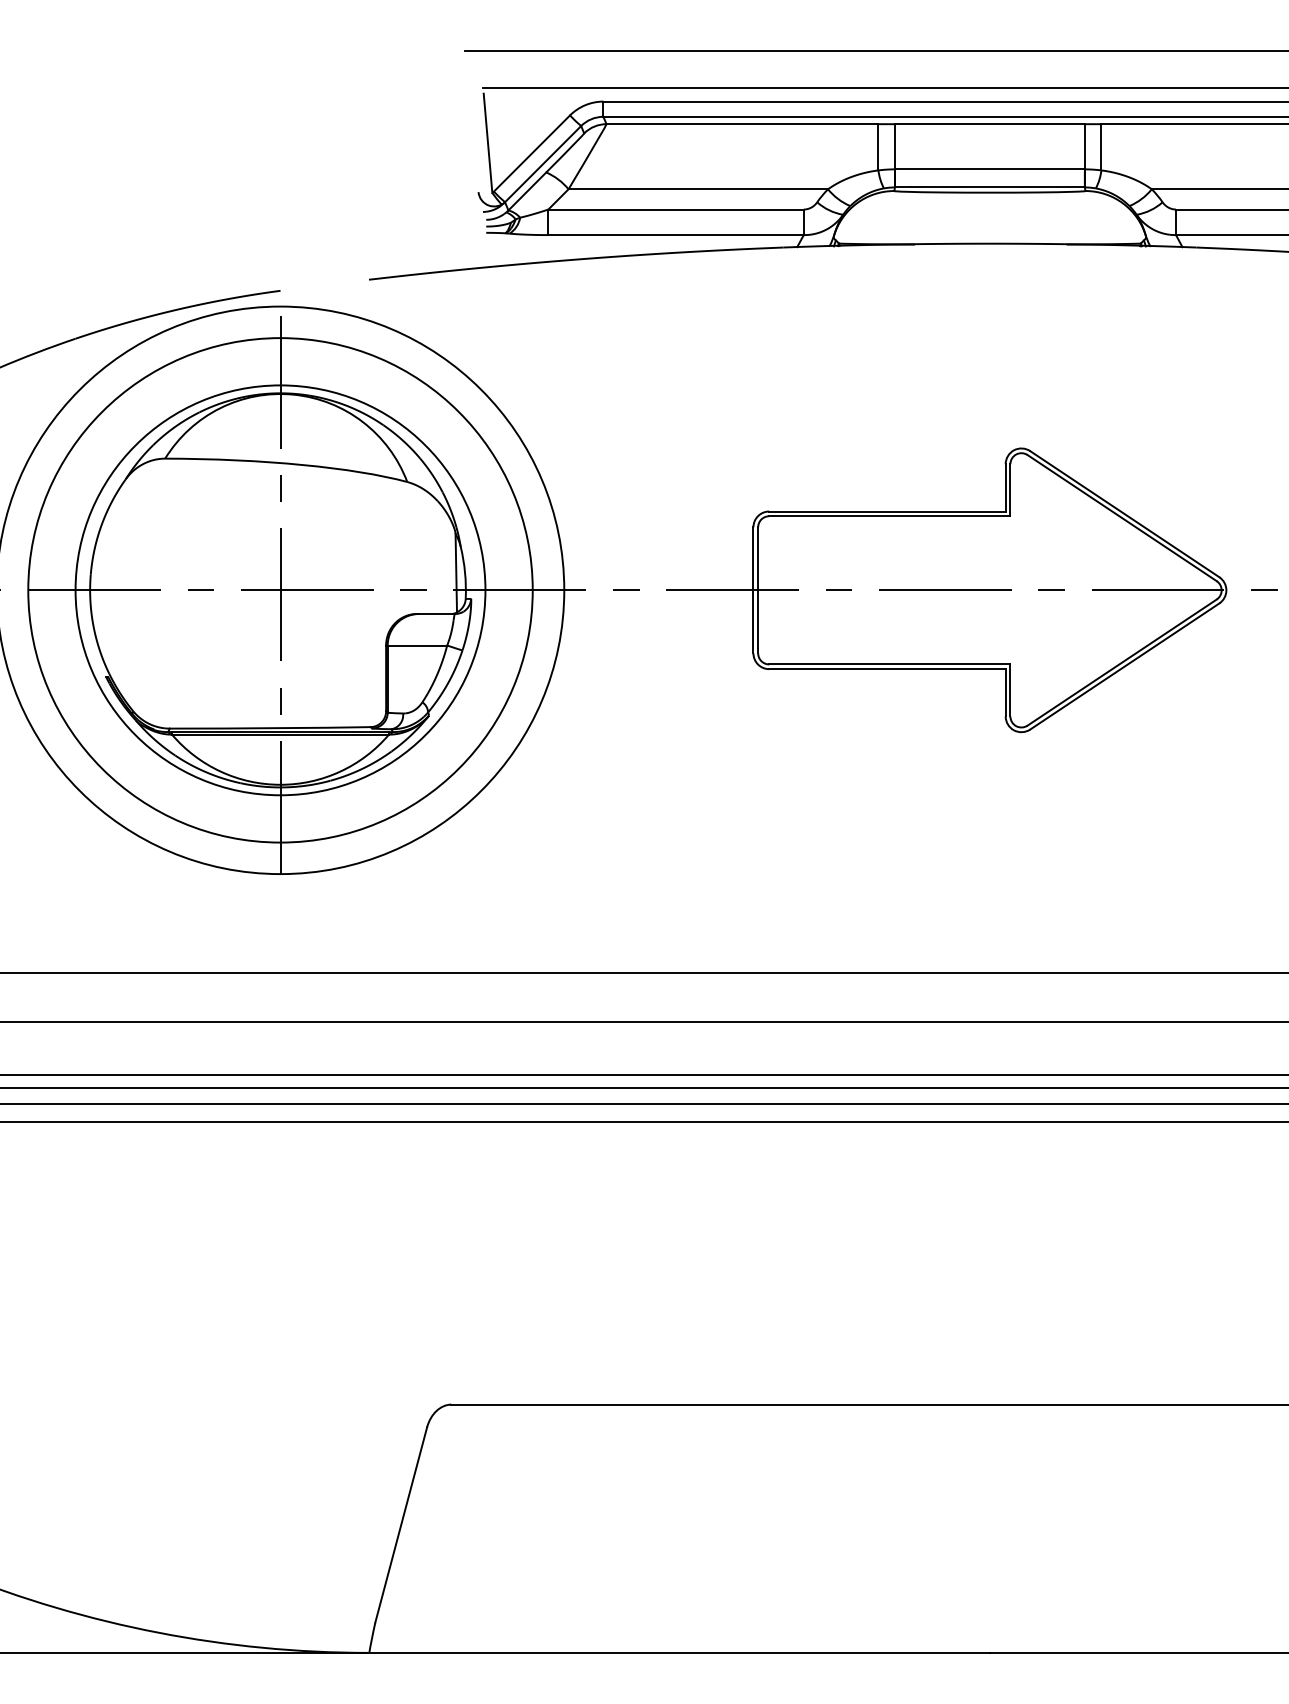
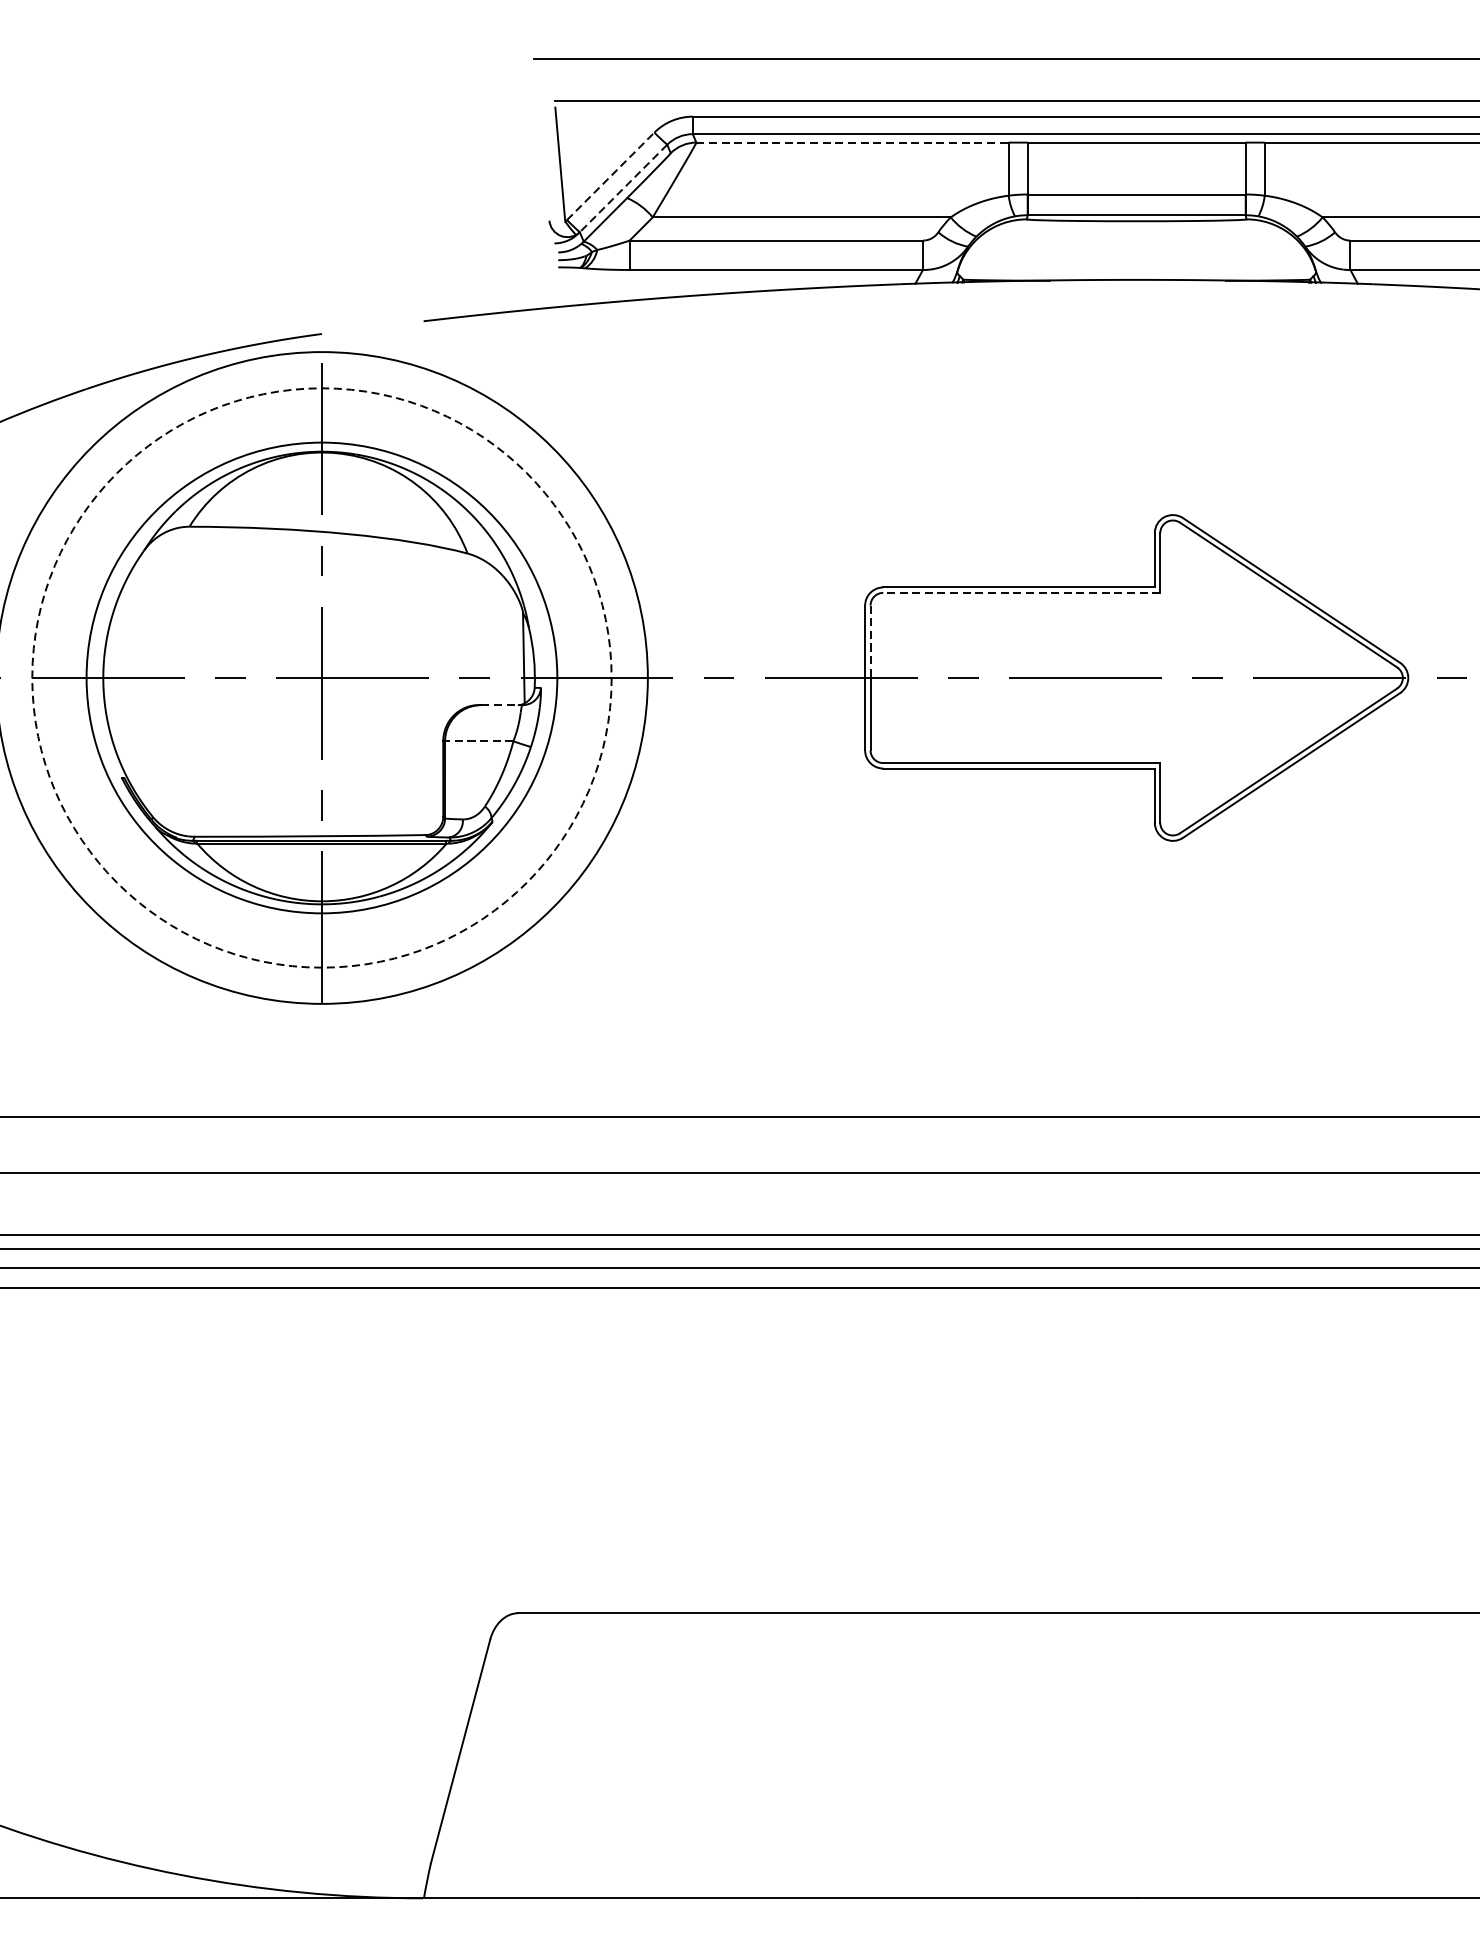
line: (742, 124) -> (852, 142), solid -> dashed
line: (531, 153) -> (610, 176), solid -> dashed
line: (543, 164) -> (624, 188), solid -> dashed
line: (889, 516) -> (1021, 593), solid -> dashed
line: (758, 558) -> (870, 641), solid -> dashed
circle: (280, 590) -> (321, 678), solid -> dashed
line: (437, 613) -> (502, 704), solid -> dashed
line: (417, 645) -> (479, 741), solid -> dashed

